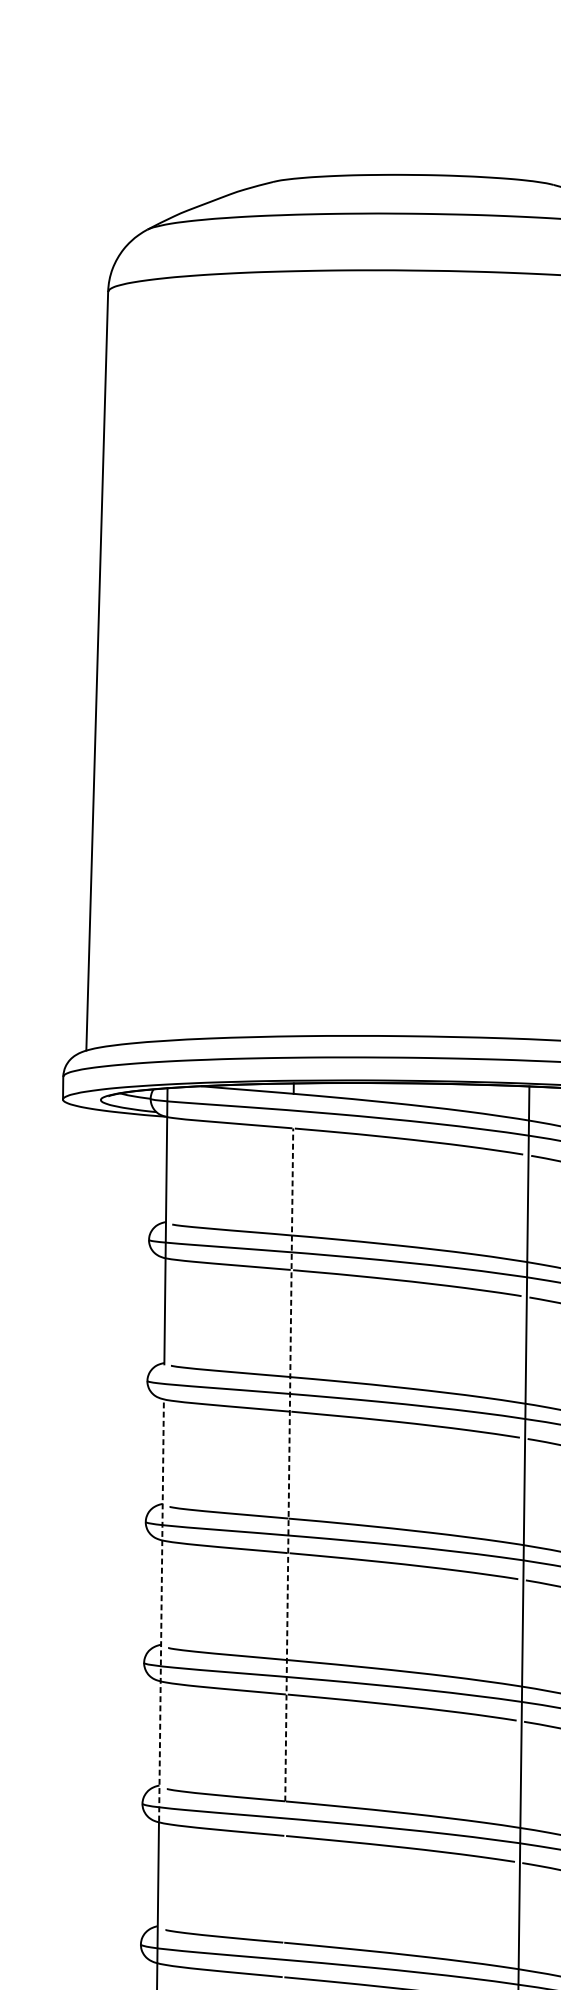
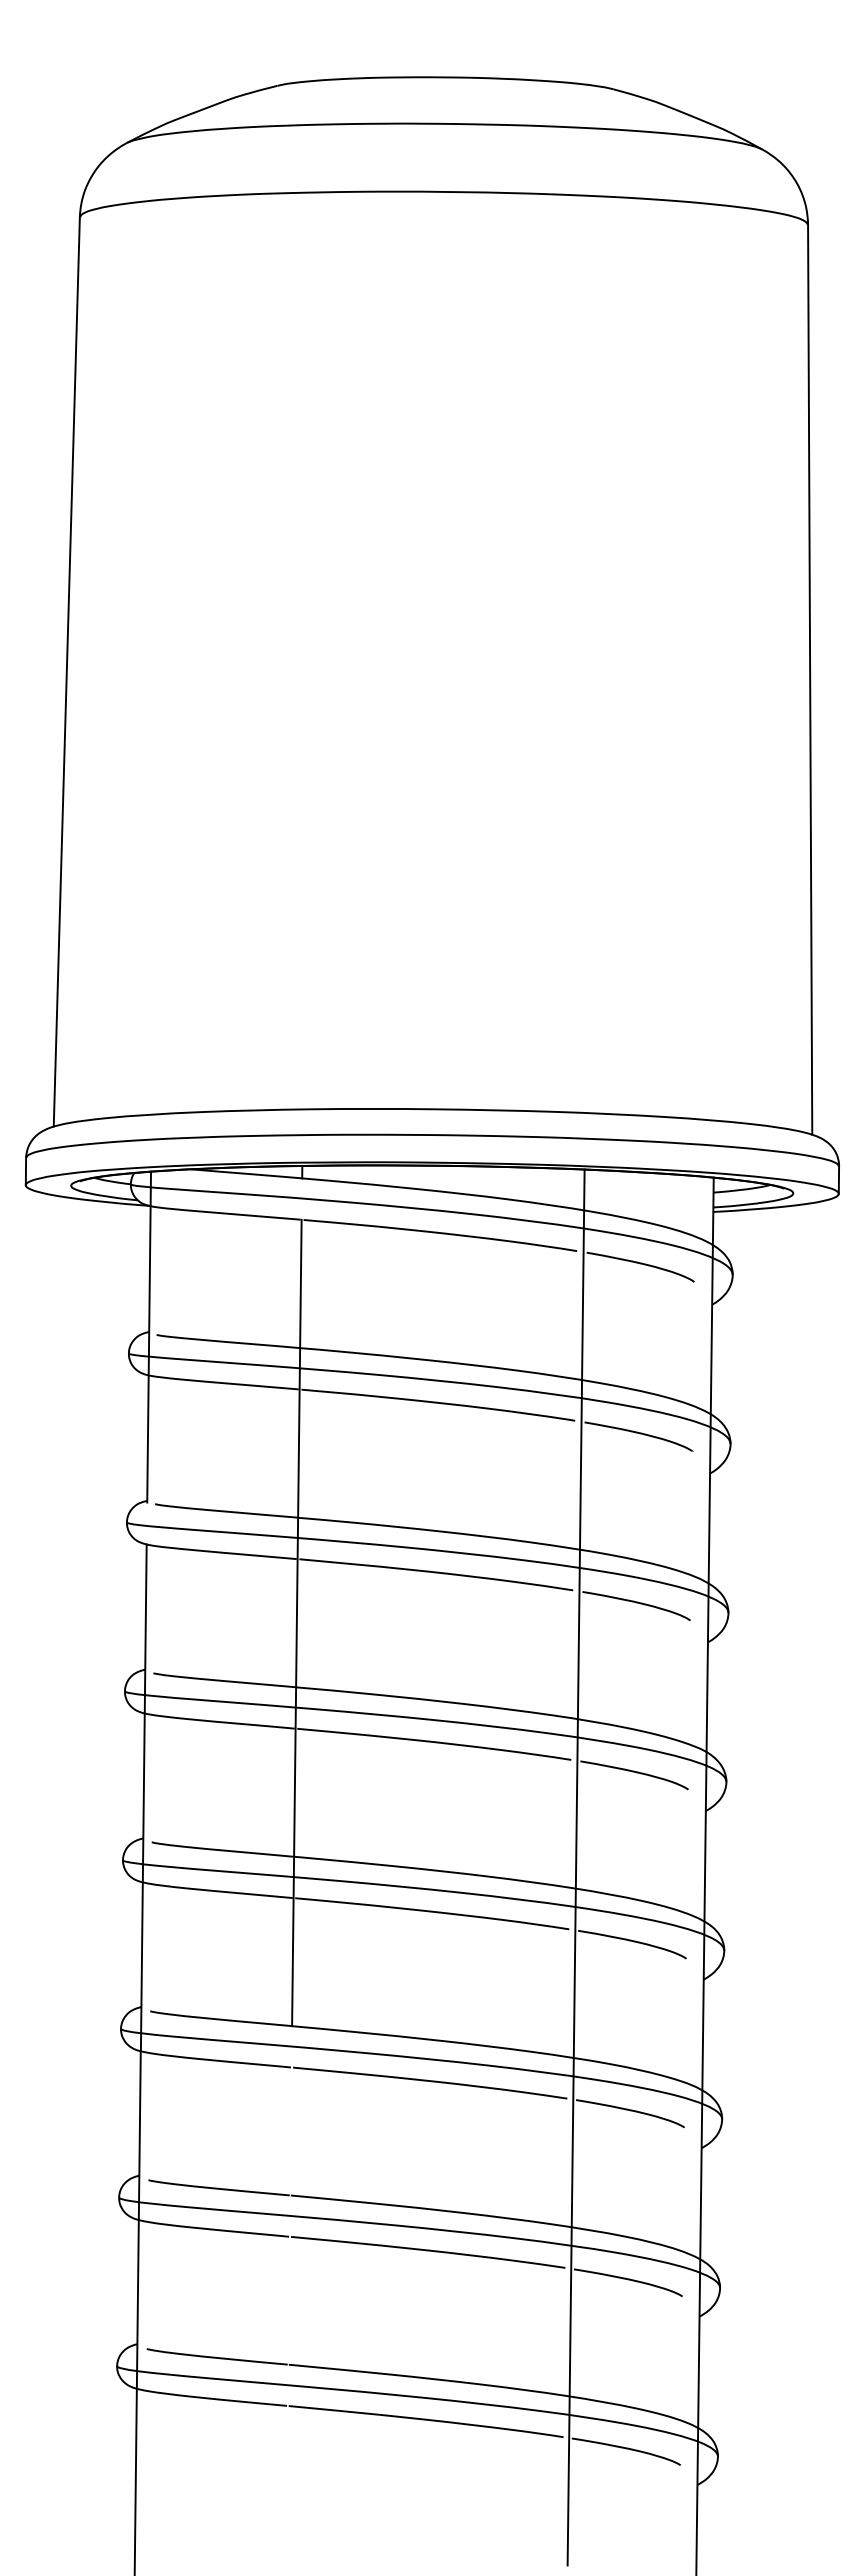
line: (288, 1464) -> (296, 1622), dashed -> solid
line: (161, 1610) -> (143, 1797), dashed -> solid

